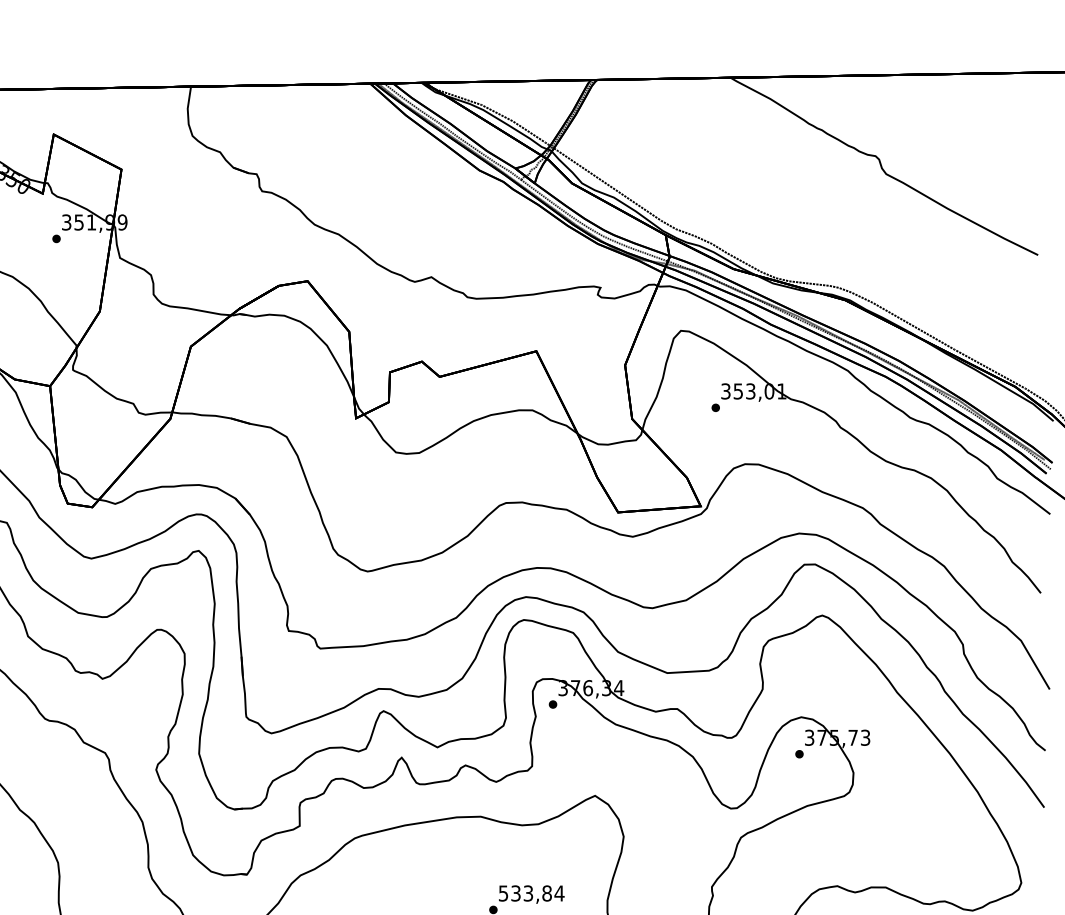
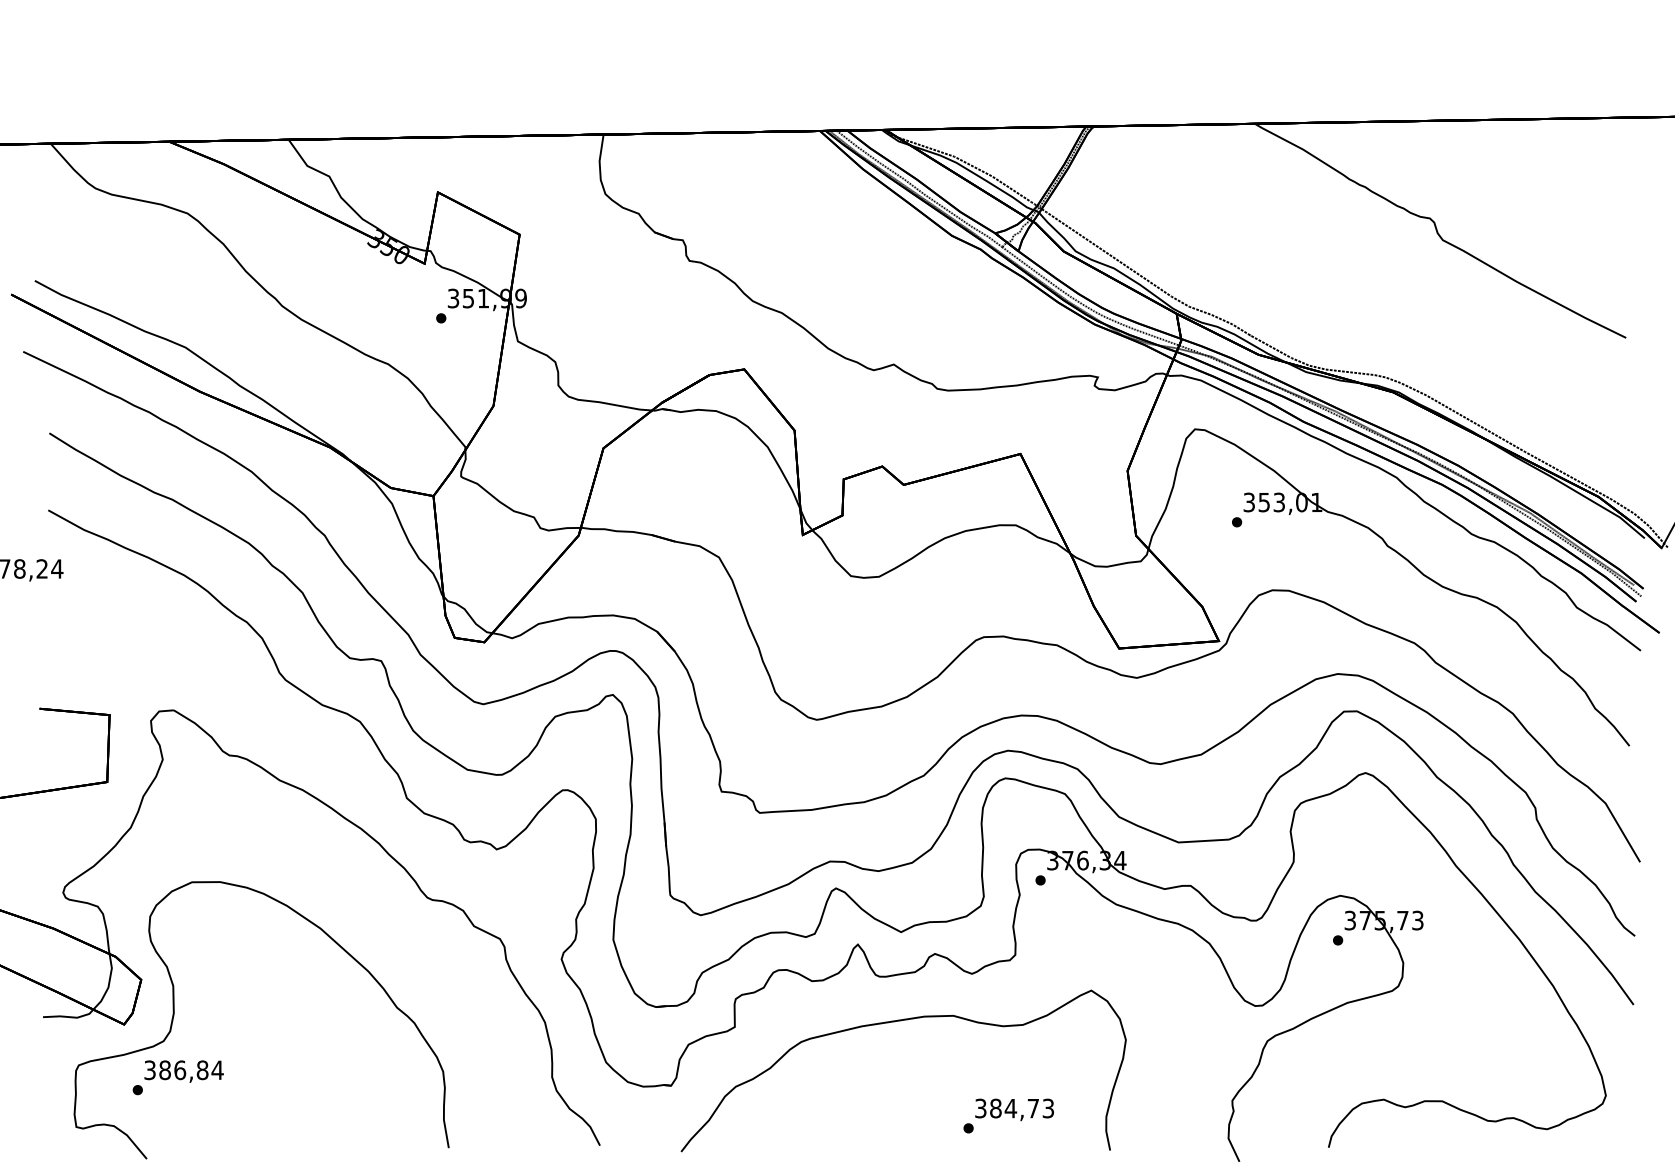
text: (531, 893) -> (1014, 1108), 533,84 -> 384,73

